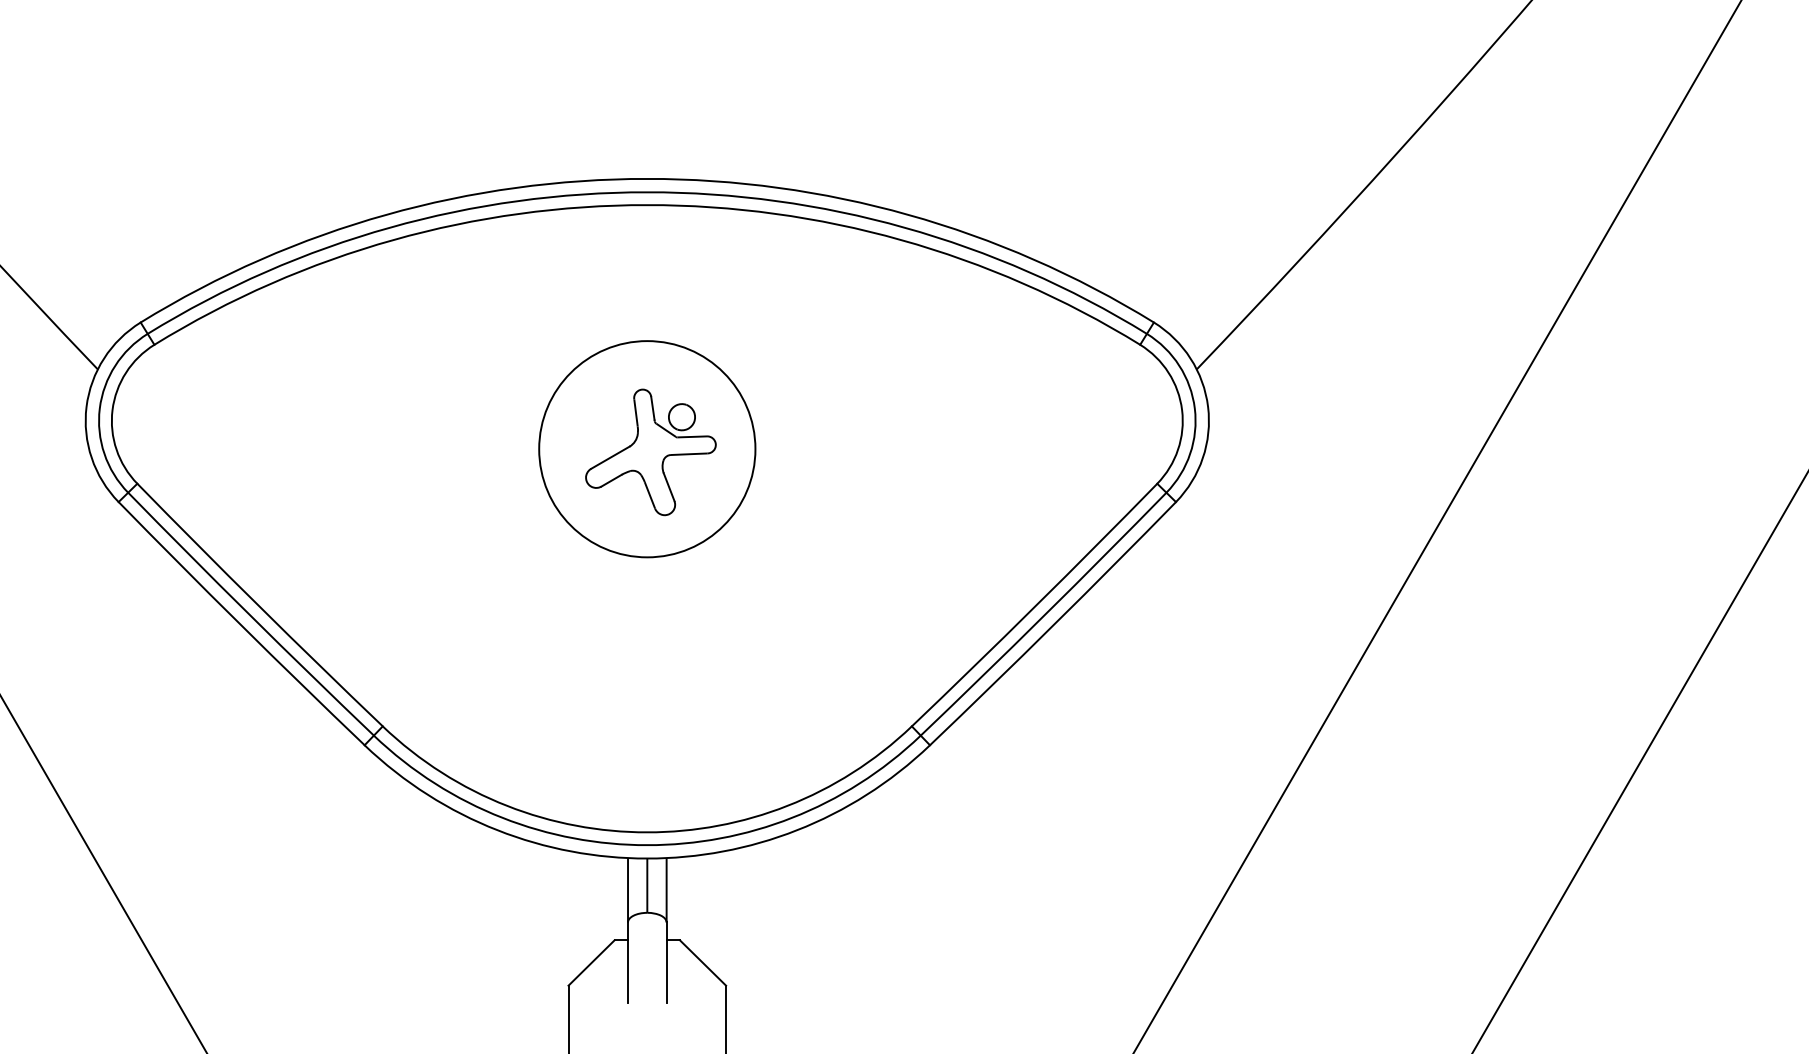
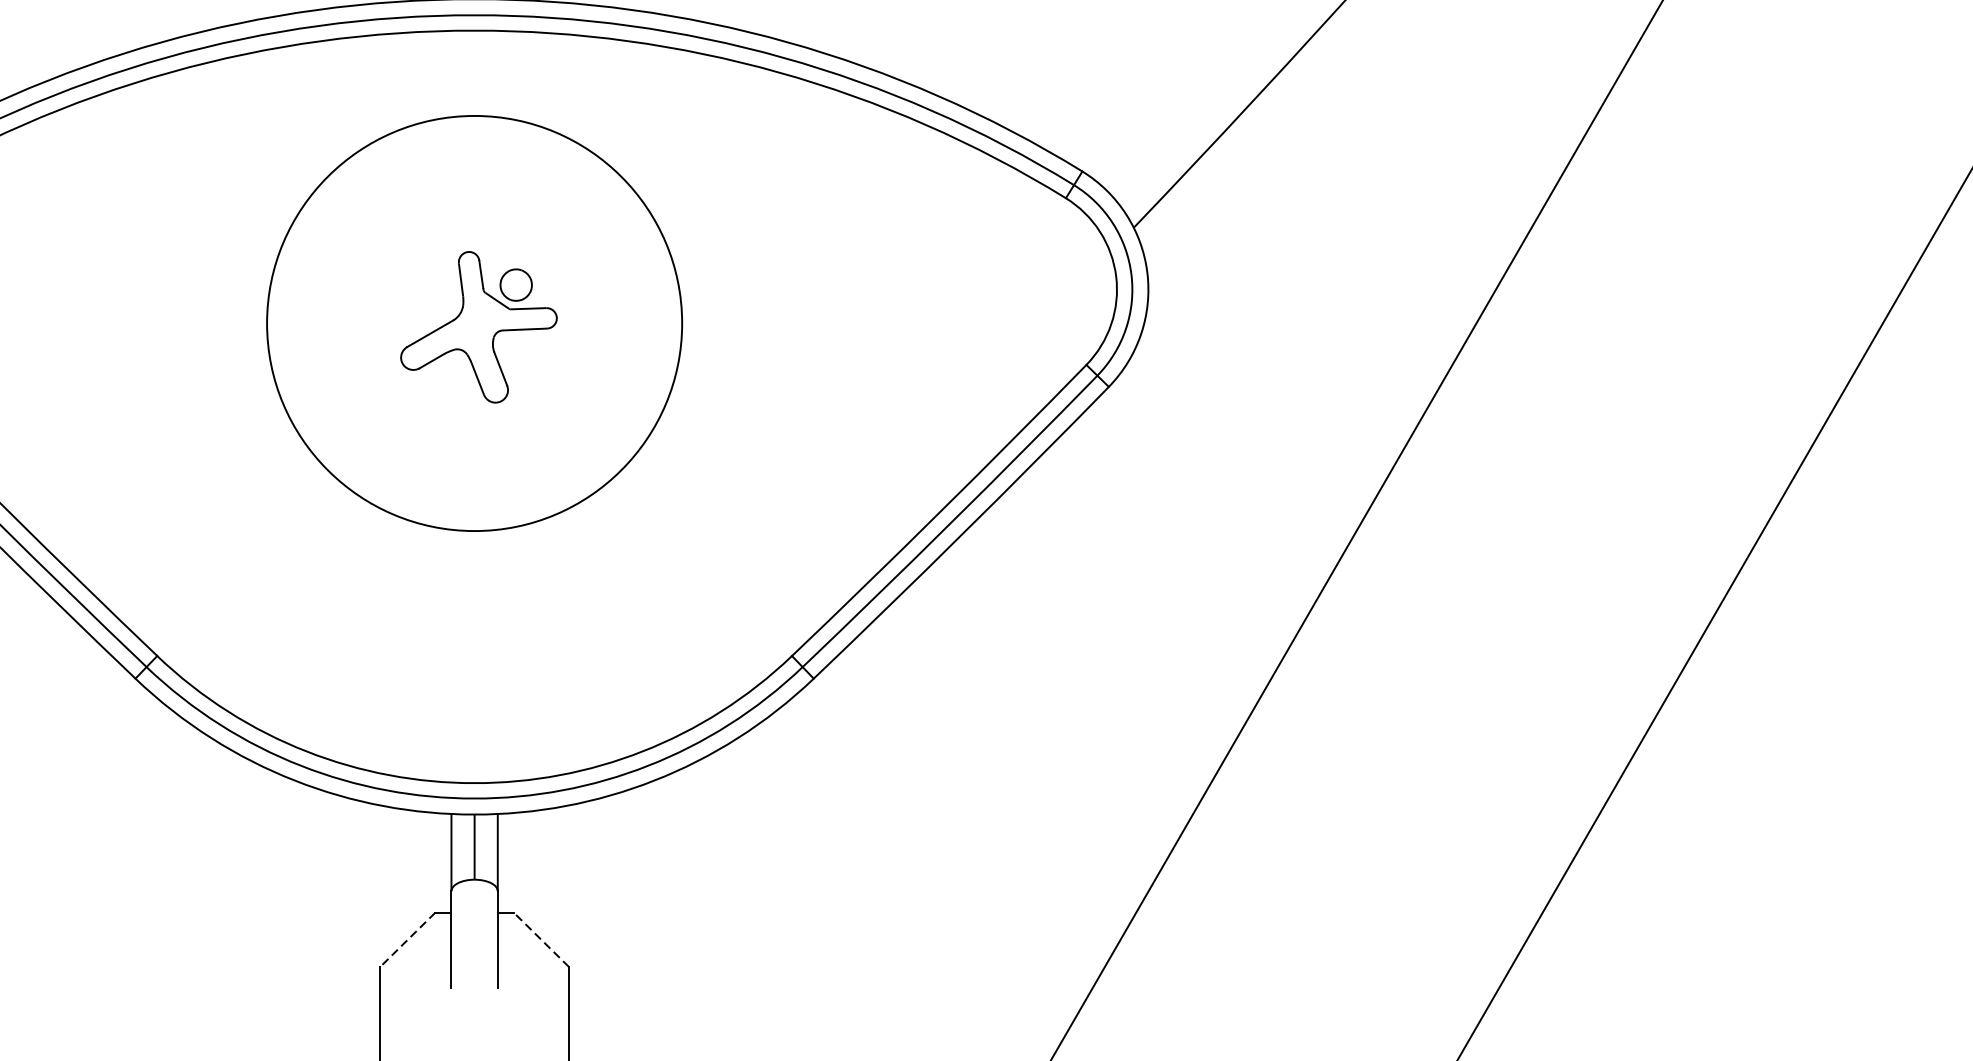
circle: (647, 449) -> (474, 323), size x1.6
line: (702, 962) -> (540, 939), solid -> dashed
line: (591, 963) -> (407, 940), solid -> dashed

